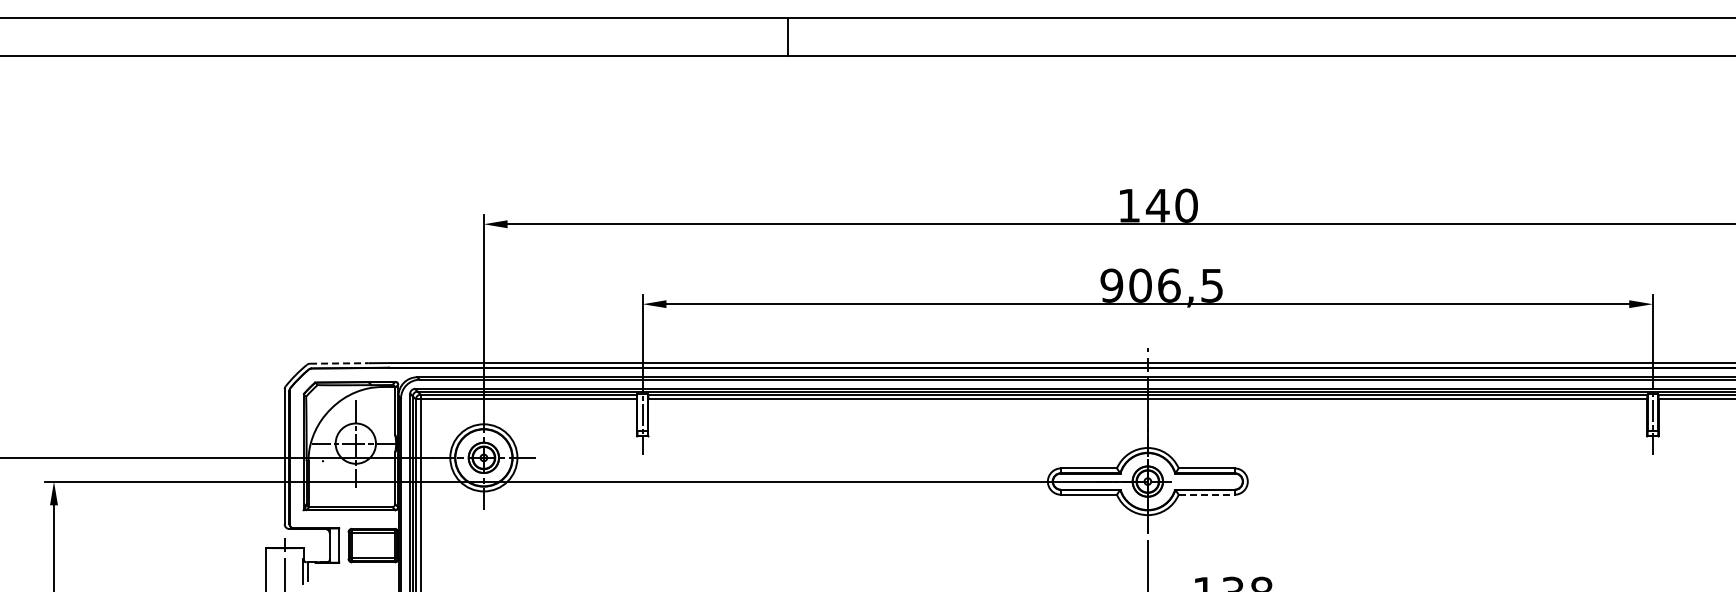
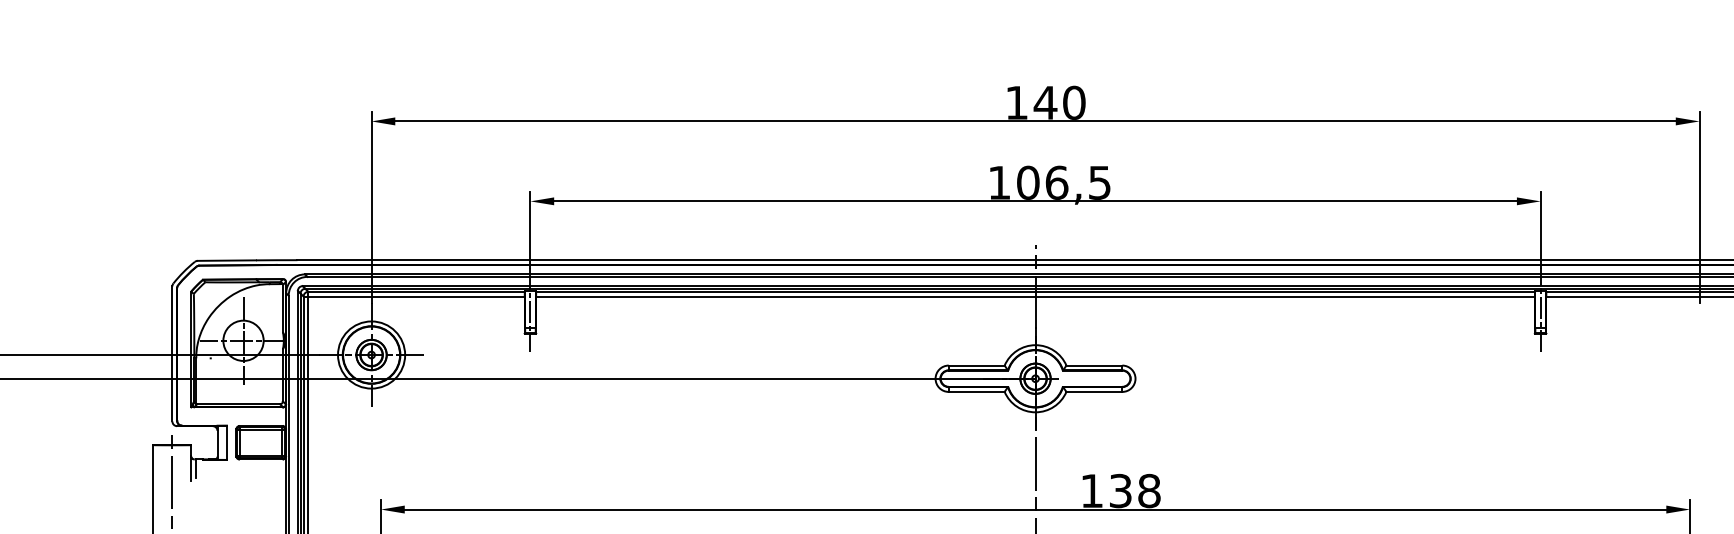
text: (1111, 285) -> (999, 182), 906,5 -> 106,5
line: (339, 363) -> (227, 260), dashed -> solid
line: (1206, 494) -> (1094, 391), dashed -> solid

